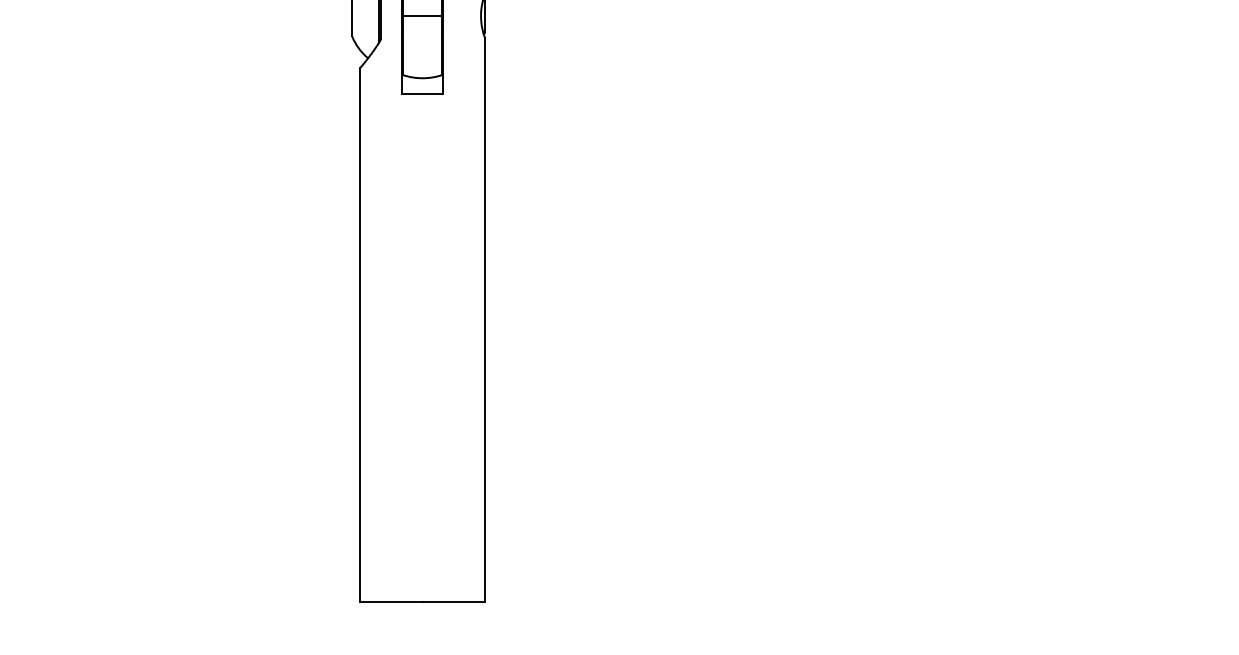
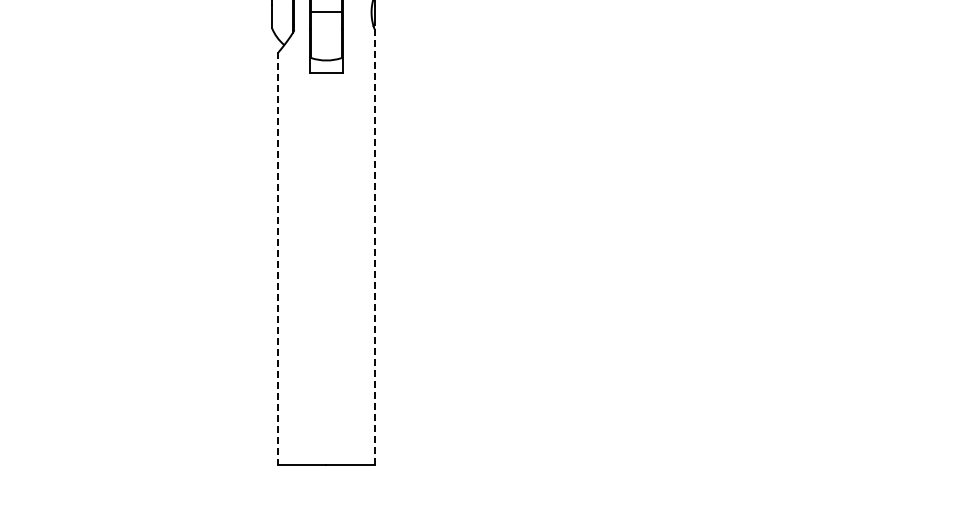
line: (484, 320) -> (374, 247), solid -> dashed
line: (360, 335) -> (278, 259), solid -> dashed

